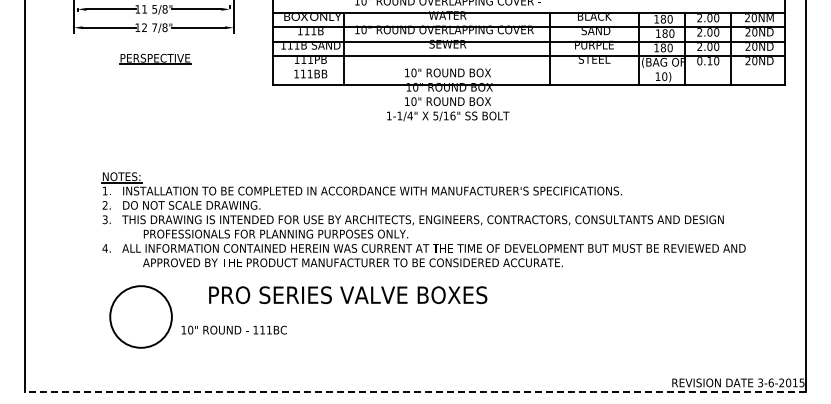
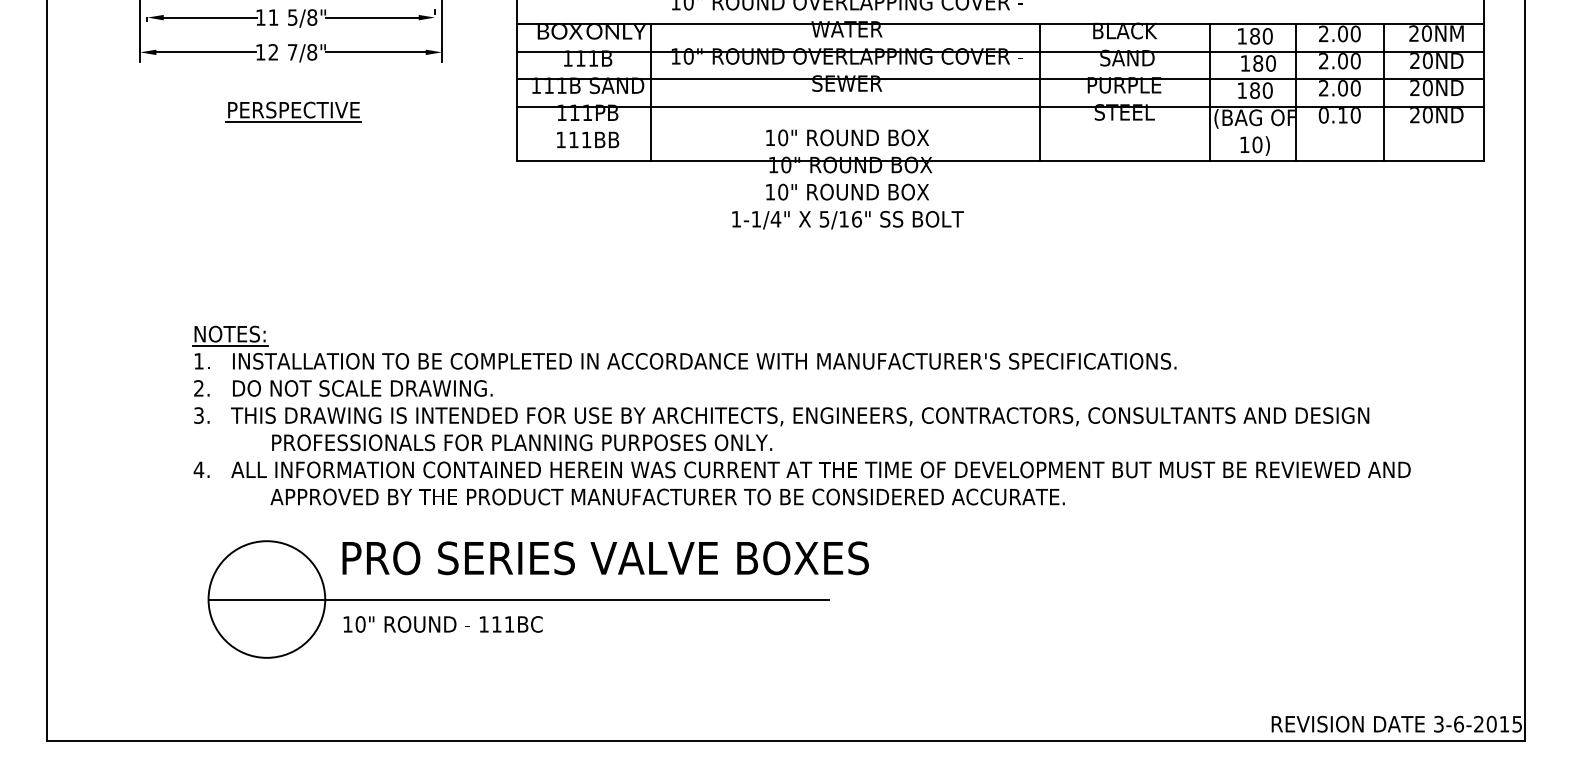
text: (348, 295) -> (606, 558), moved
line: (274, 316) -> (519, 598), added
line: (415, 392) -> (786, 742), dashed -> solid

